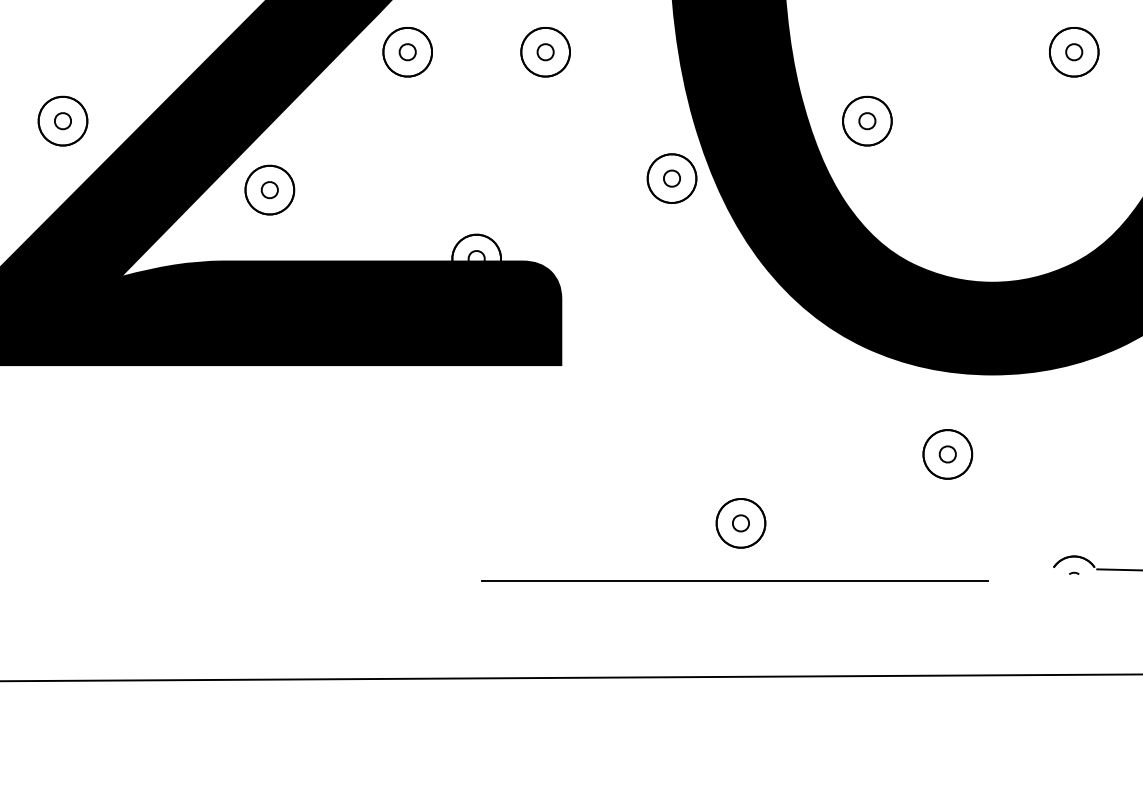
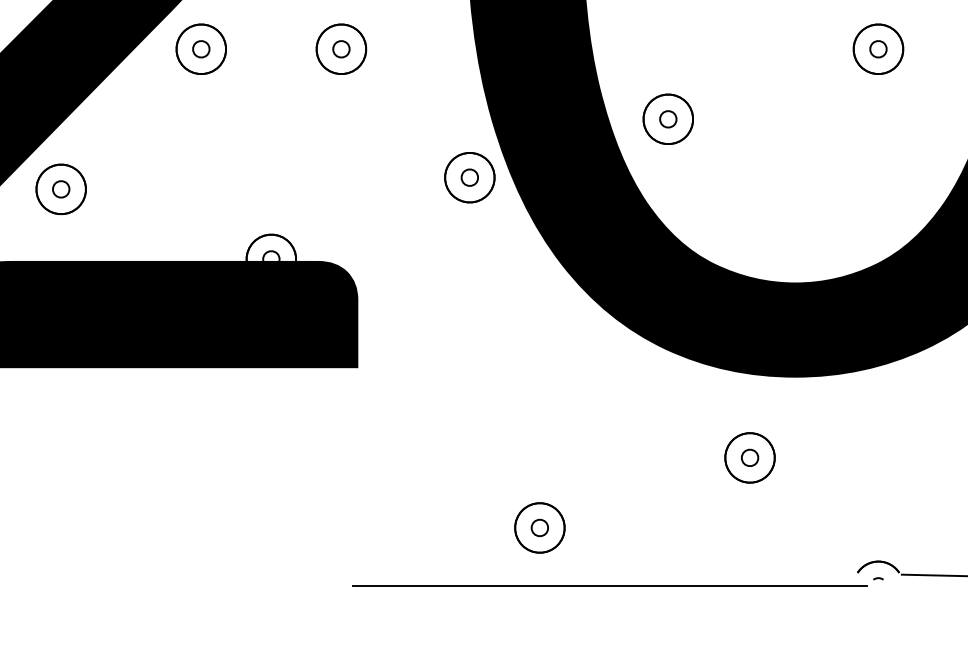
line: (734, 580) -> (609, 585), moved

